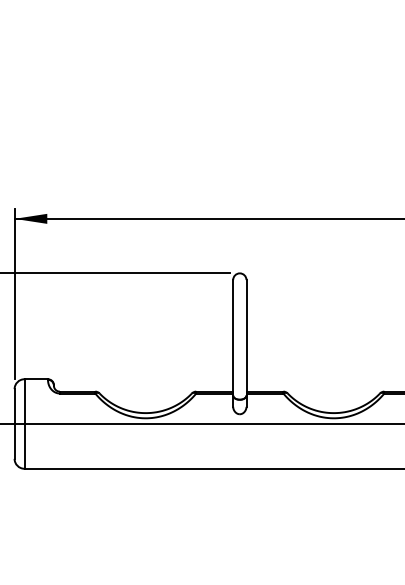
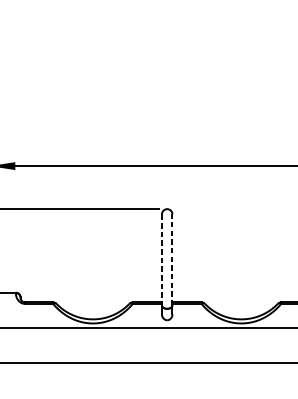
line: (233, 337) -> (162, 259), solid -> dashed
line: (246, 337) -> (172, 259), solid -> dashed

